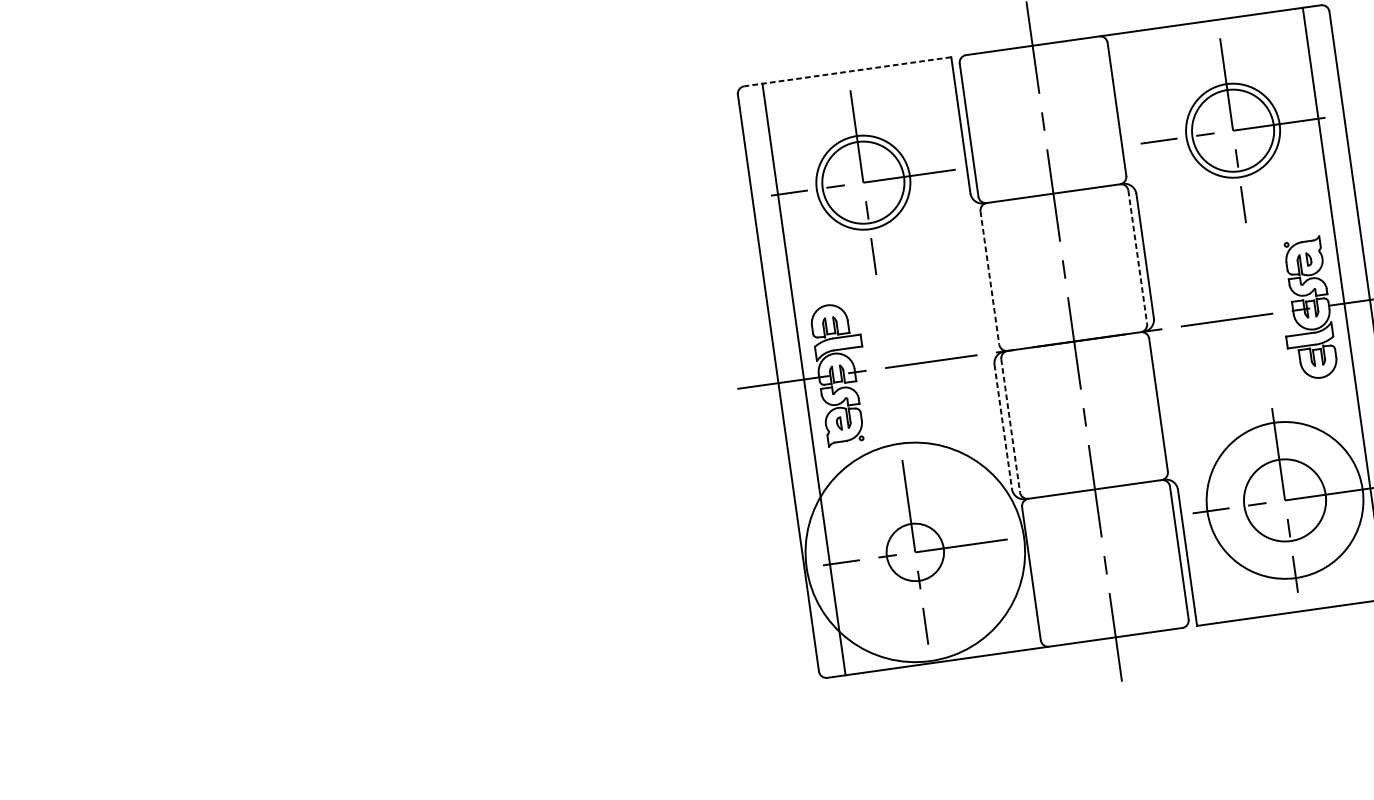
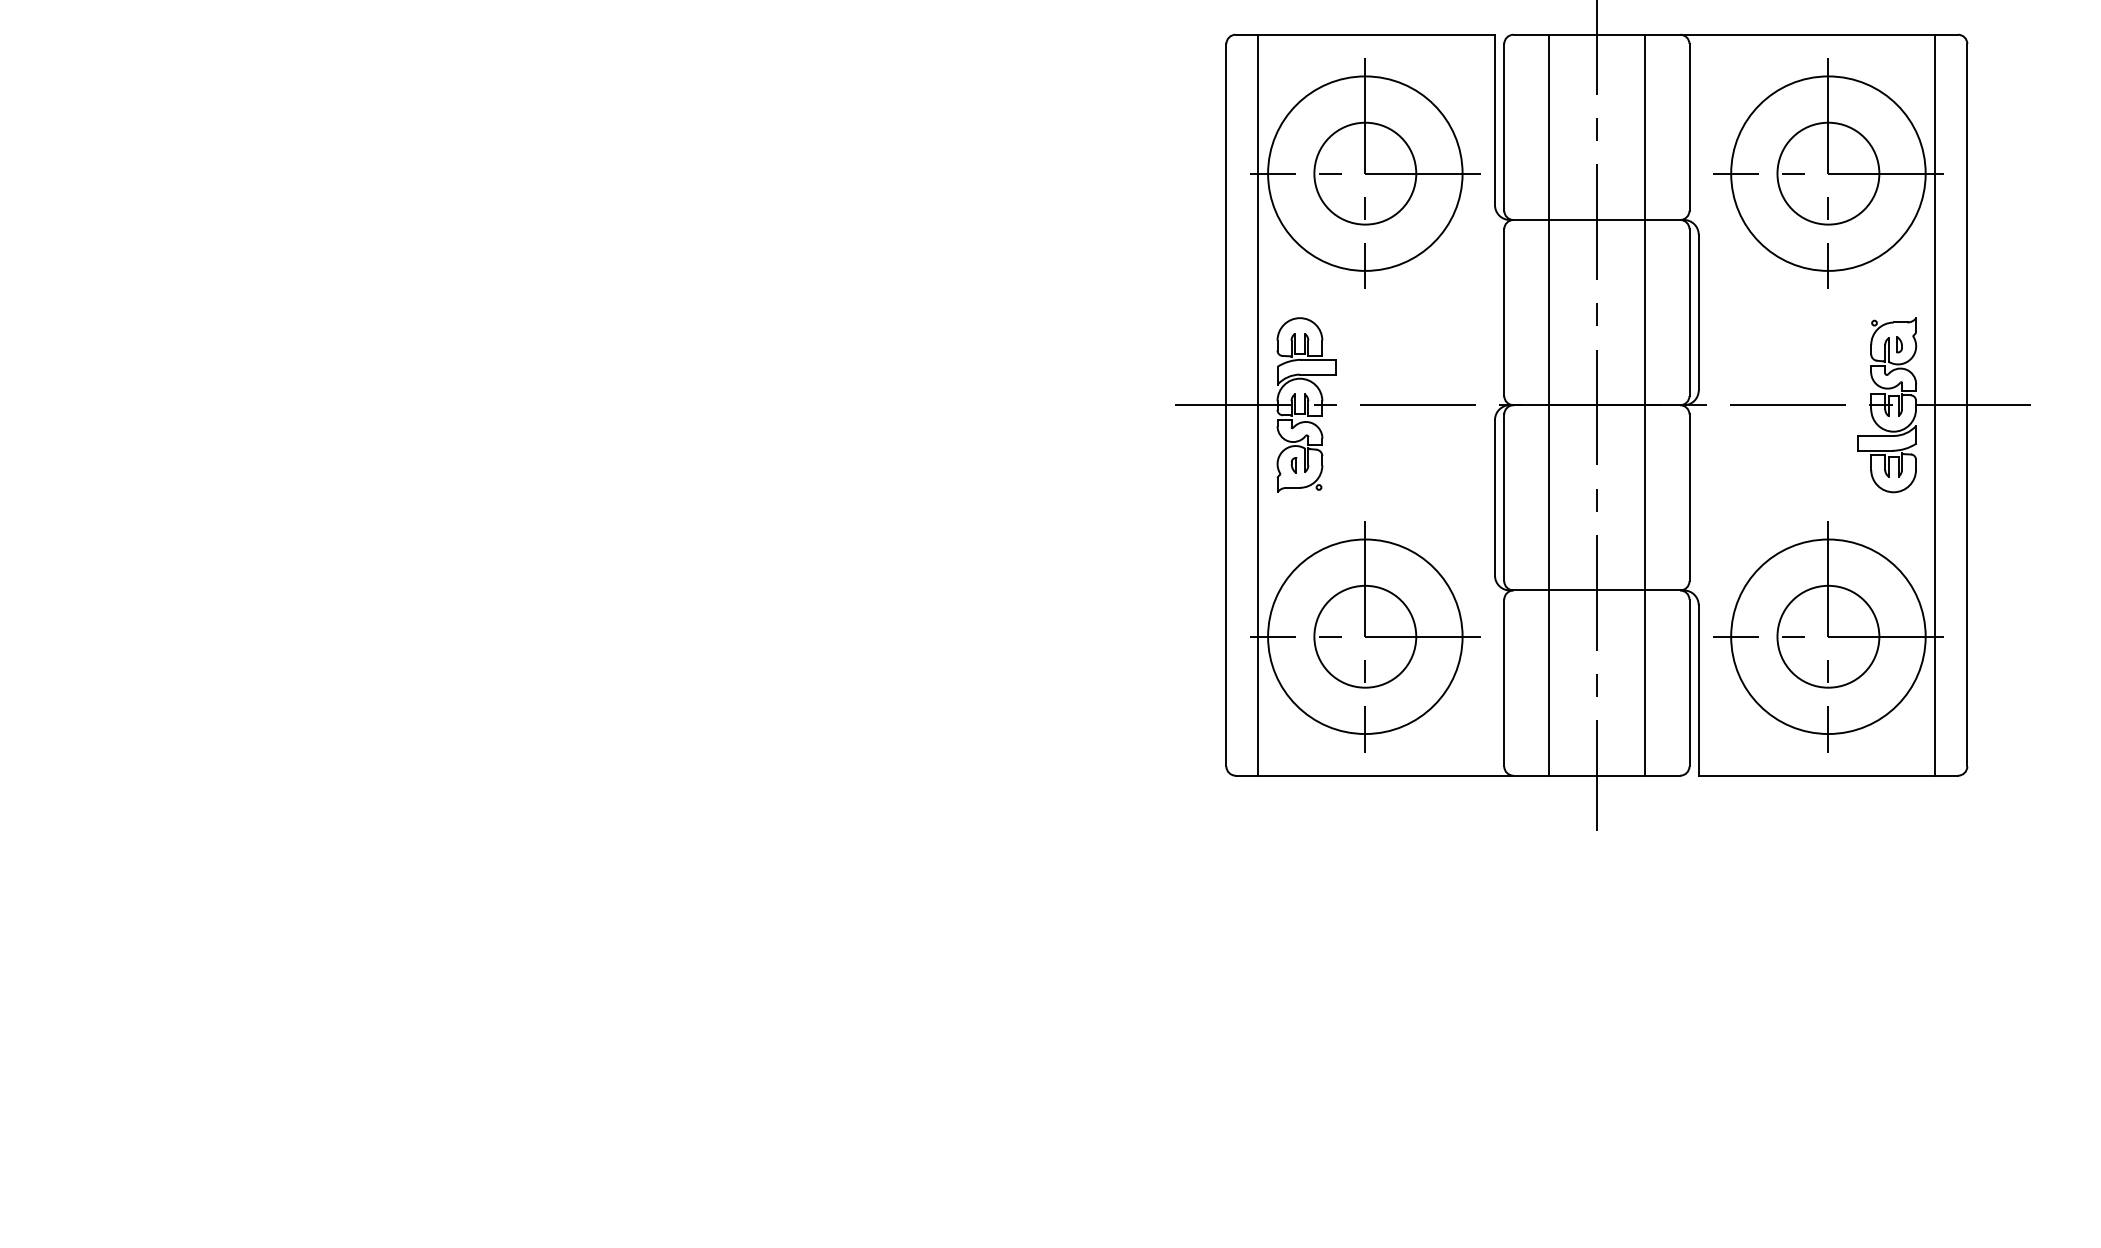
line: (847, 71) -> (1365, 34), dashed -> solid
circle: (1233, 130) -> (1828, 173), size x1.67
circle: (863, 182) -> (1365, 173), size x1.67
line: (1137, 257) -> (1689, 313), dashed -> solid
line: (990, 278) -> (1504, 313), dashed -> solid
line: (1112, 335) -> (1644, 404), added
line: (1035, 346) -> (1548, 404), added
line: (1003, 426) -> (1495, 497), dashed -> solid
line: (1010, 426) -> (1504, 498), dashed -> solid
circle: (915, 552) -> (1365, 636), size x0.71
circle: (915, 552) -> (1365, 636), size x1.43

